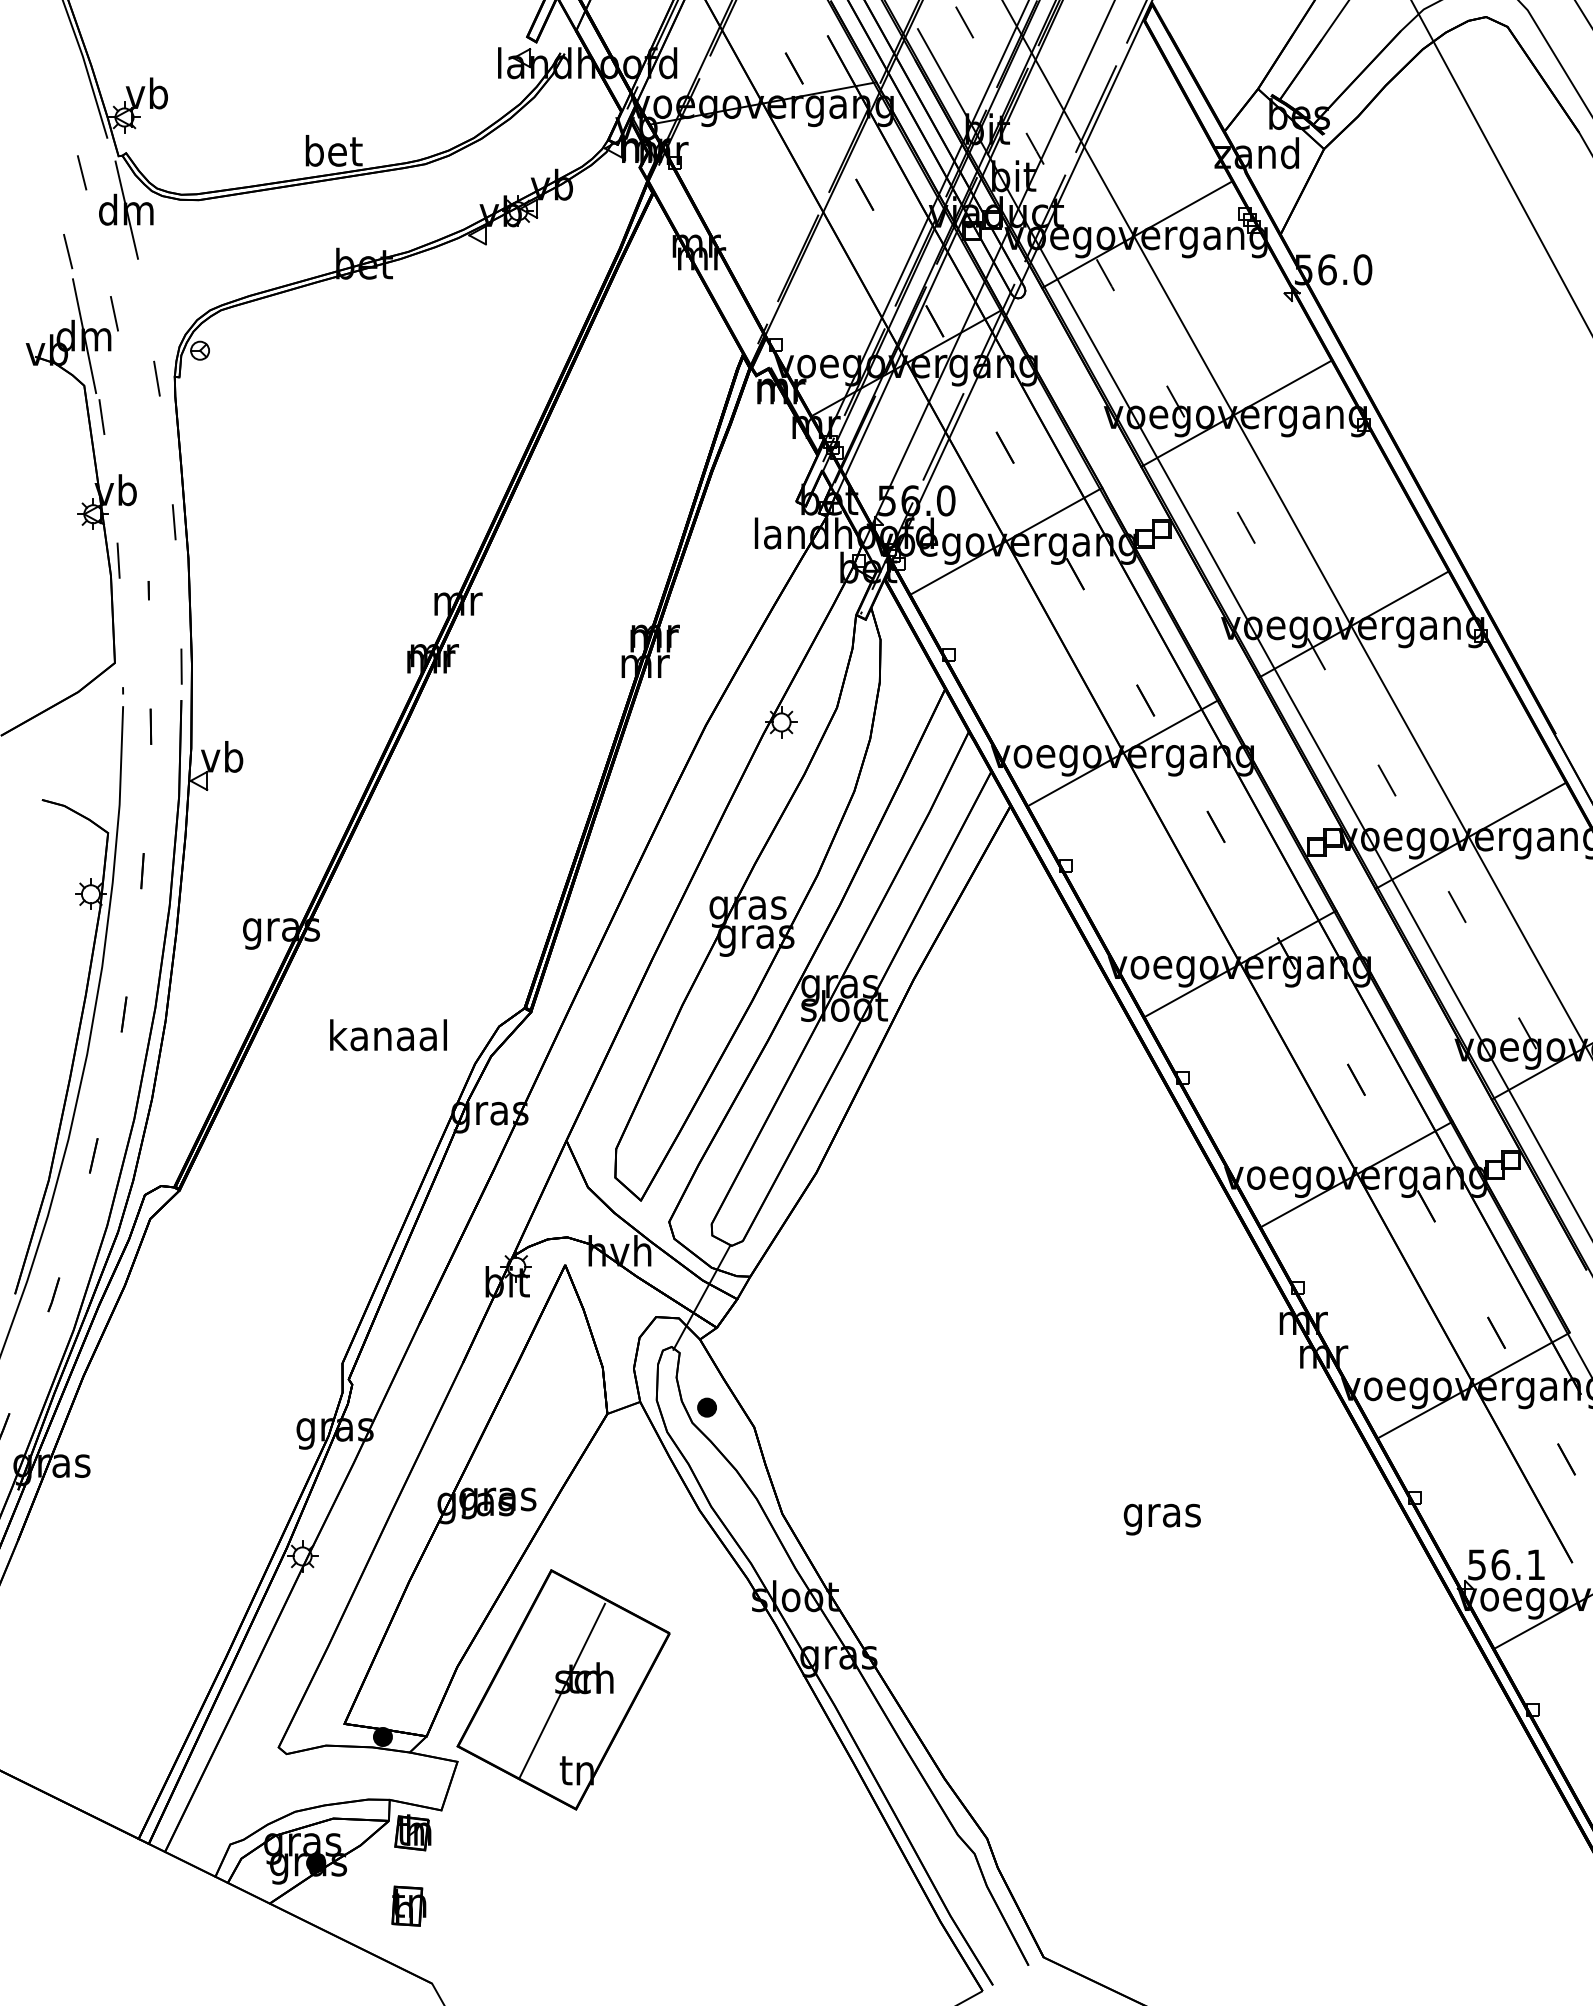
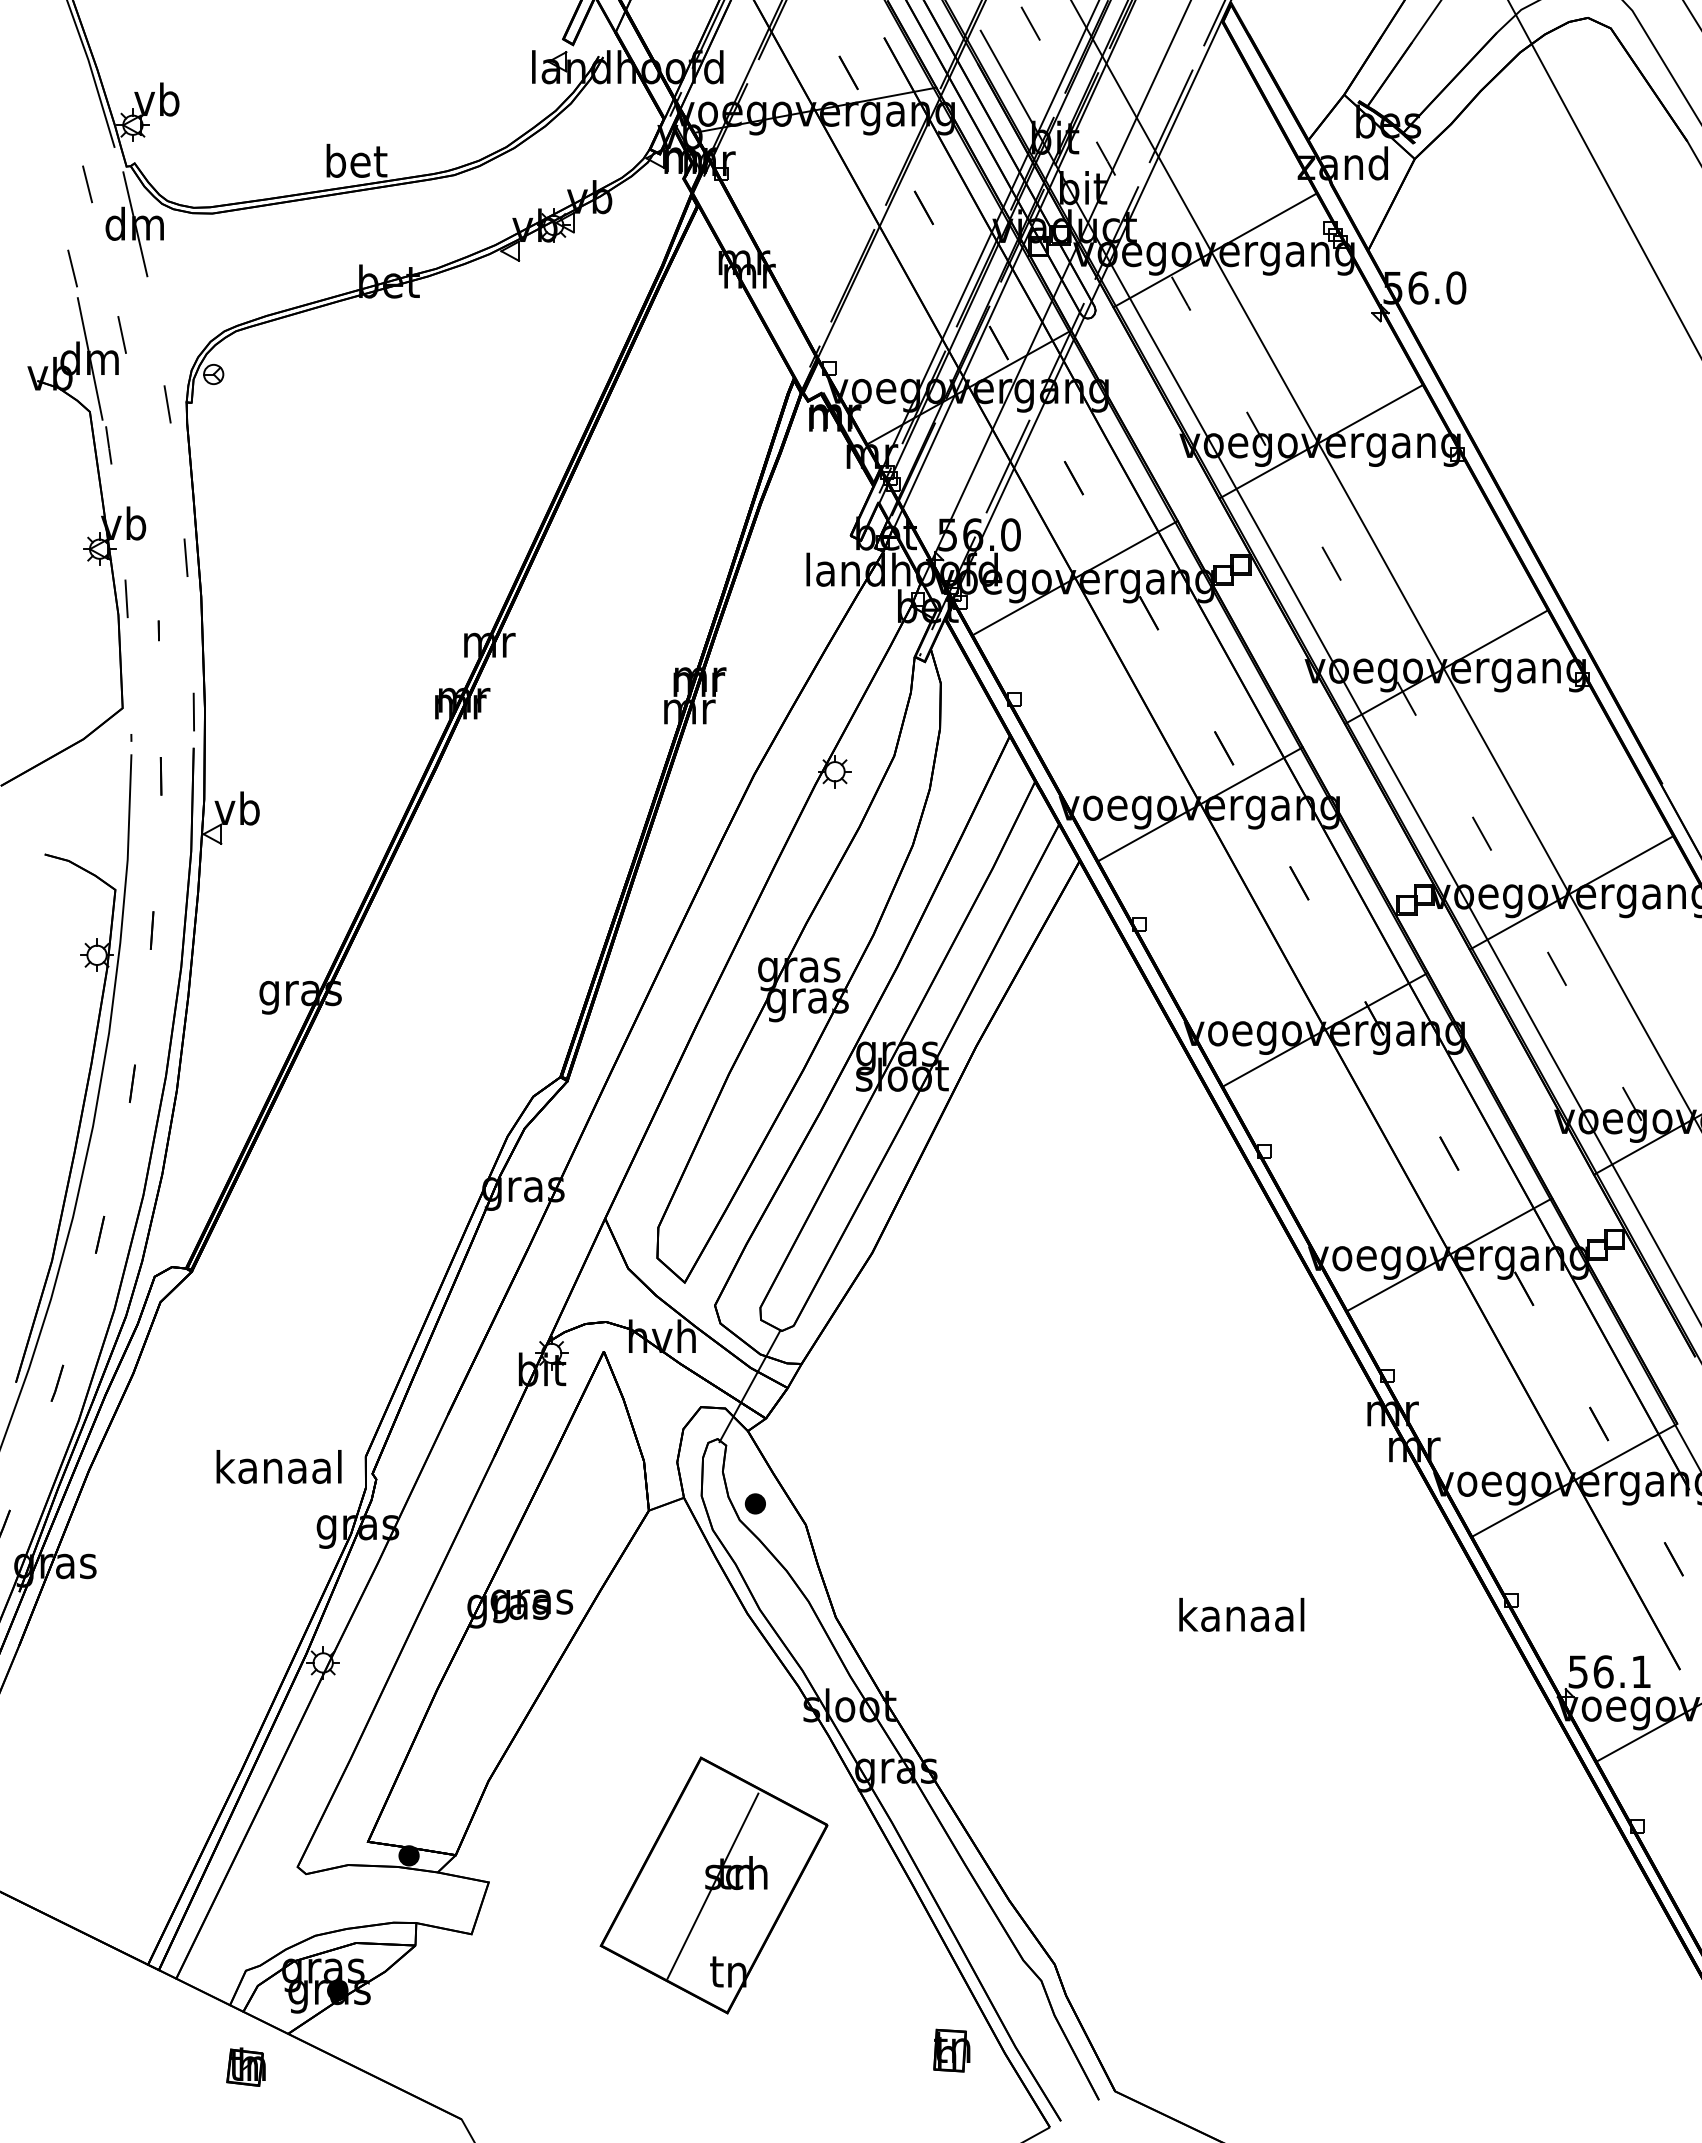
text: (388, 1034) -> (278, 1466), moved
text: (1161, 1514) -> (1241, 1618), gras -> kanaal
part: (563, 1689) -> (713, 1885), moved
part: (412, 1832) -> (245, 2066), moved
part: (408, 1906) -> (951, 2050), moved

